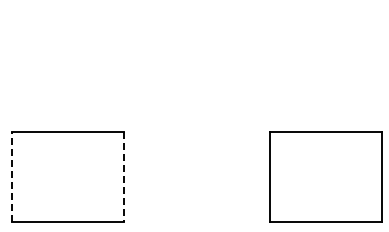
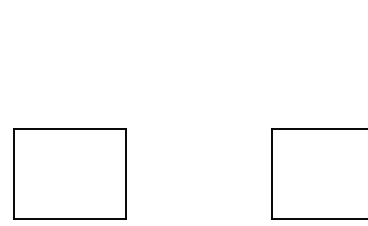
line: (11, 177) -> (13, 174), dashed -> solid
line: (124, 177) -> (126, 174), dashed -> solid

